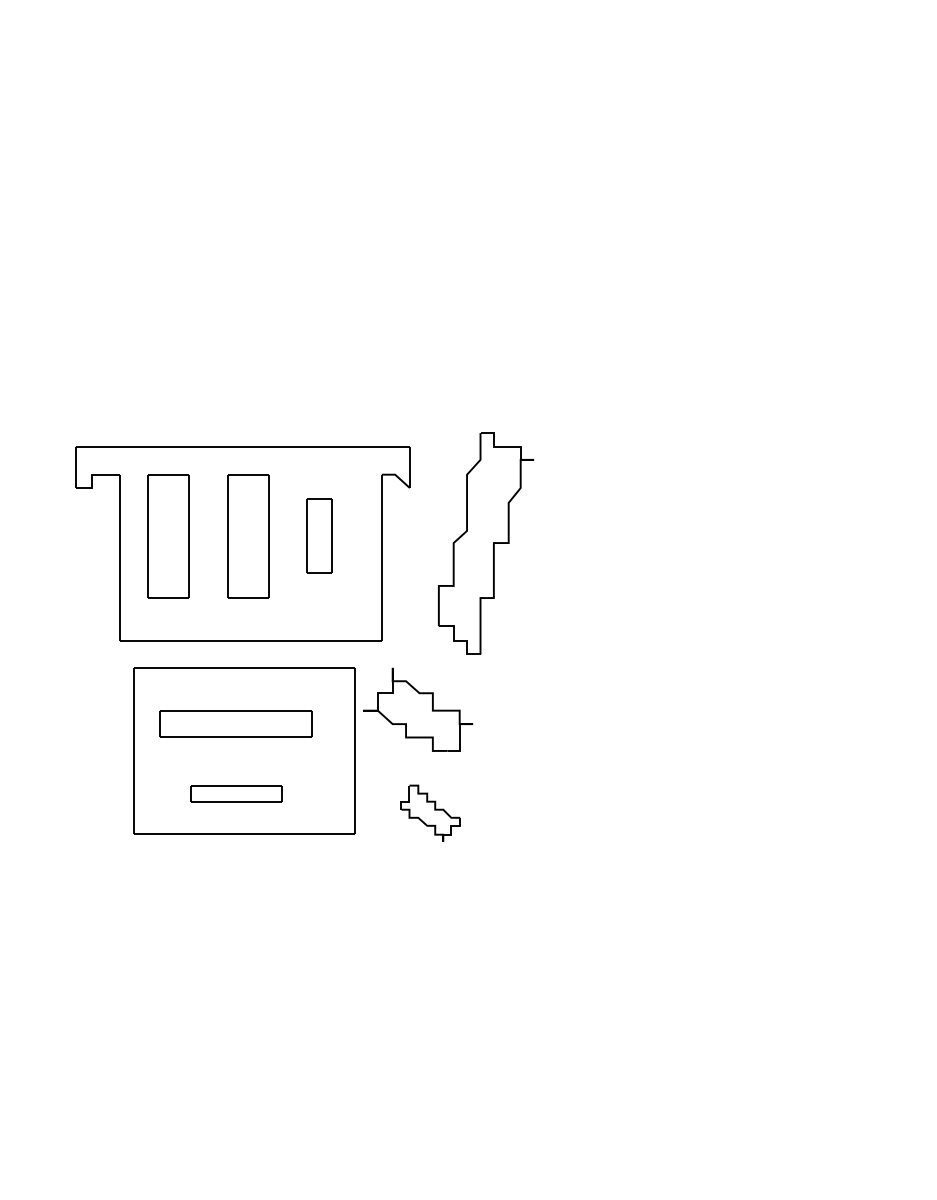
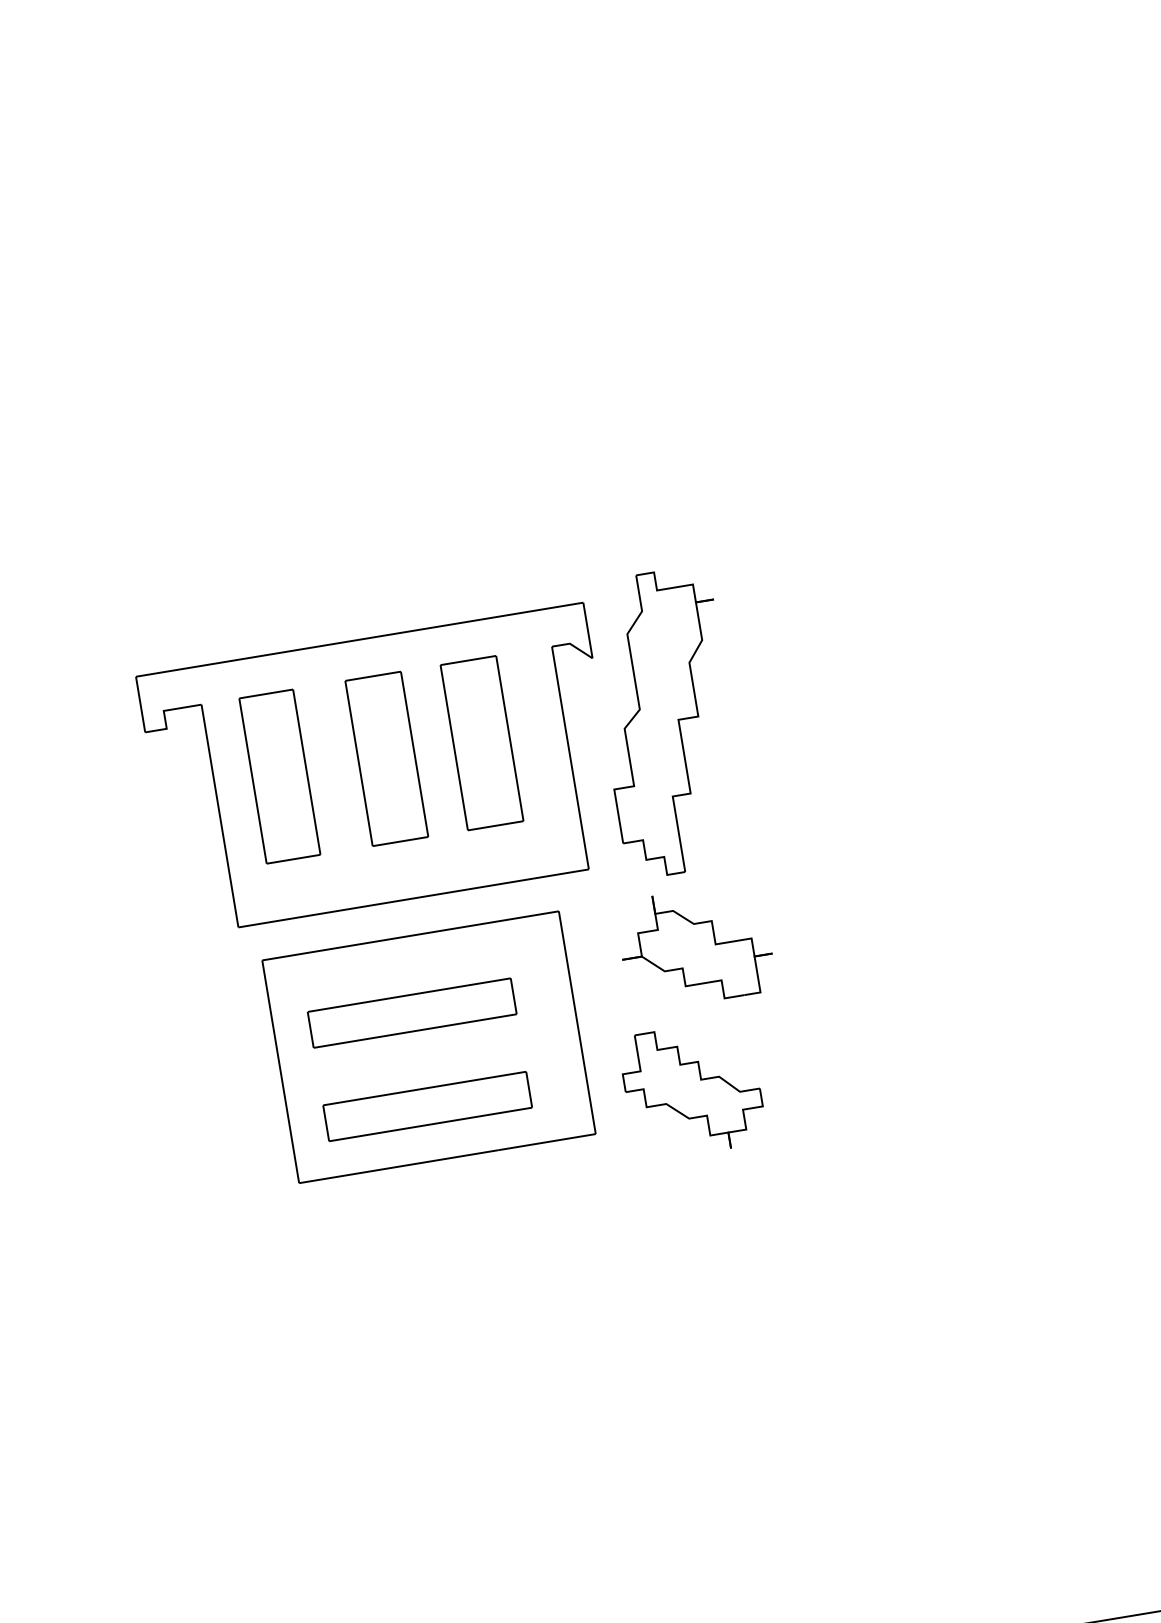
part: (319, 536) -> (482, 743), size x1.67
part: (486, 543) -> (668, 722), moved
part: (418, 709) -> (696, 946), moved
part: (235, 793) -> (426, 1106), size x1.67
part: (430, 813) -> (692, 1089), size x1.67

